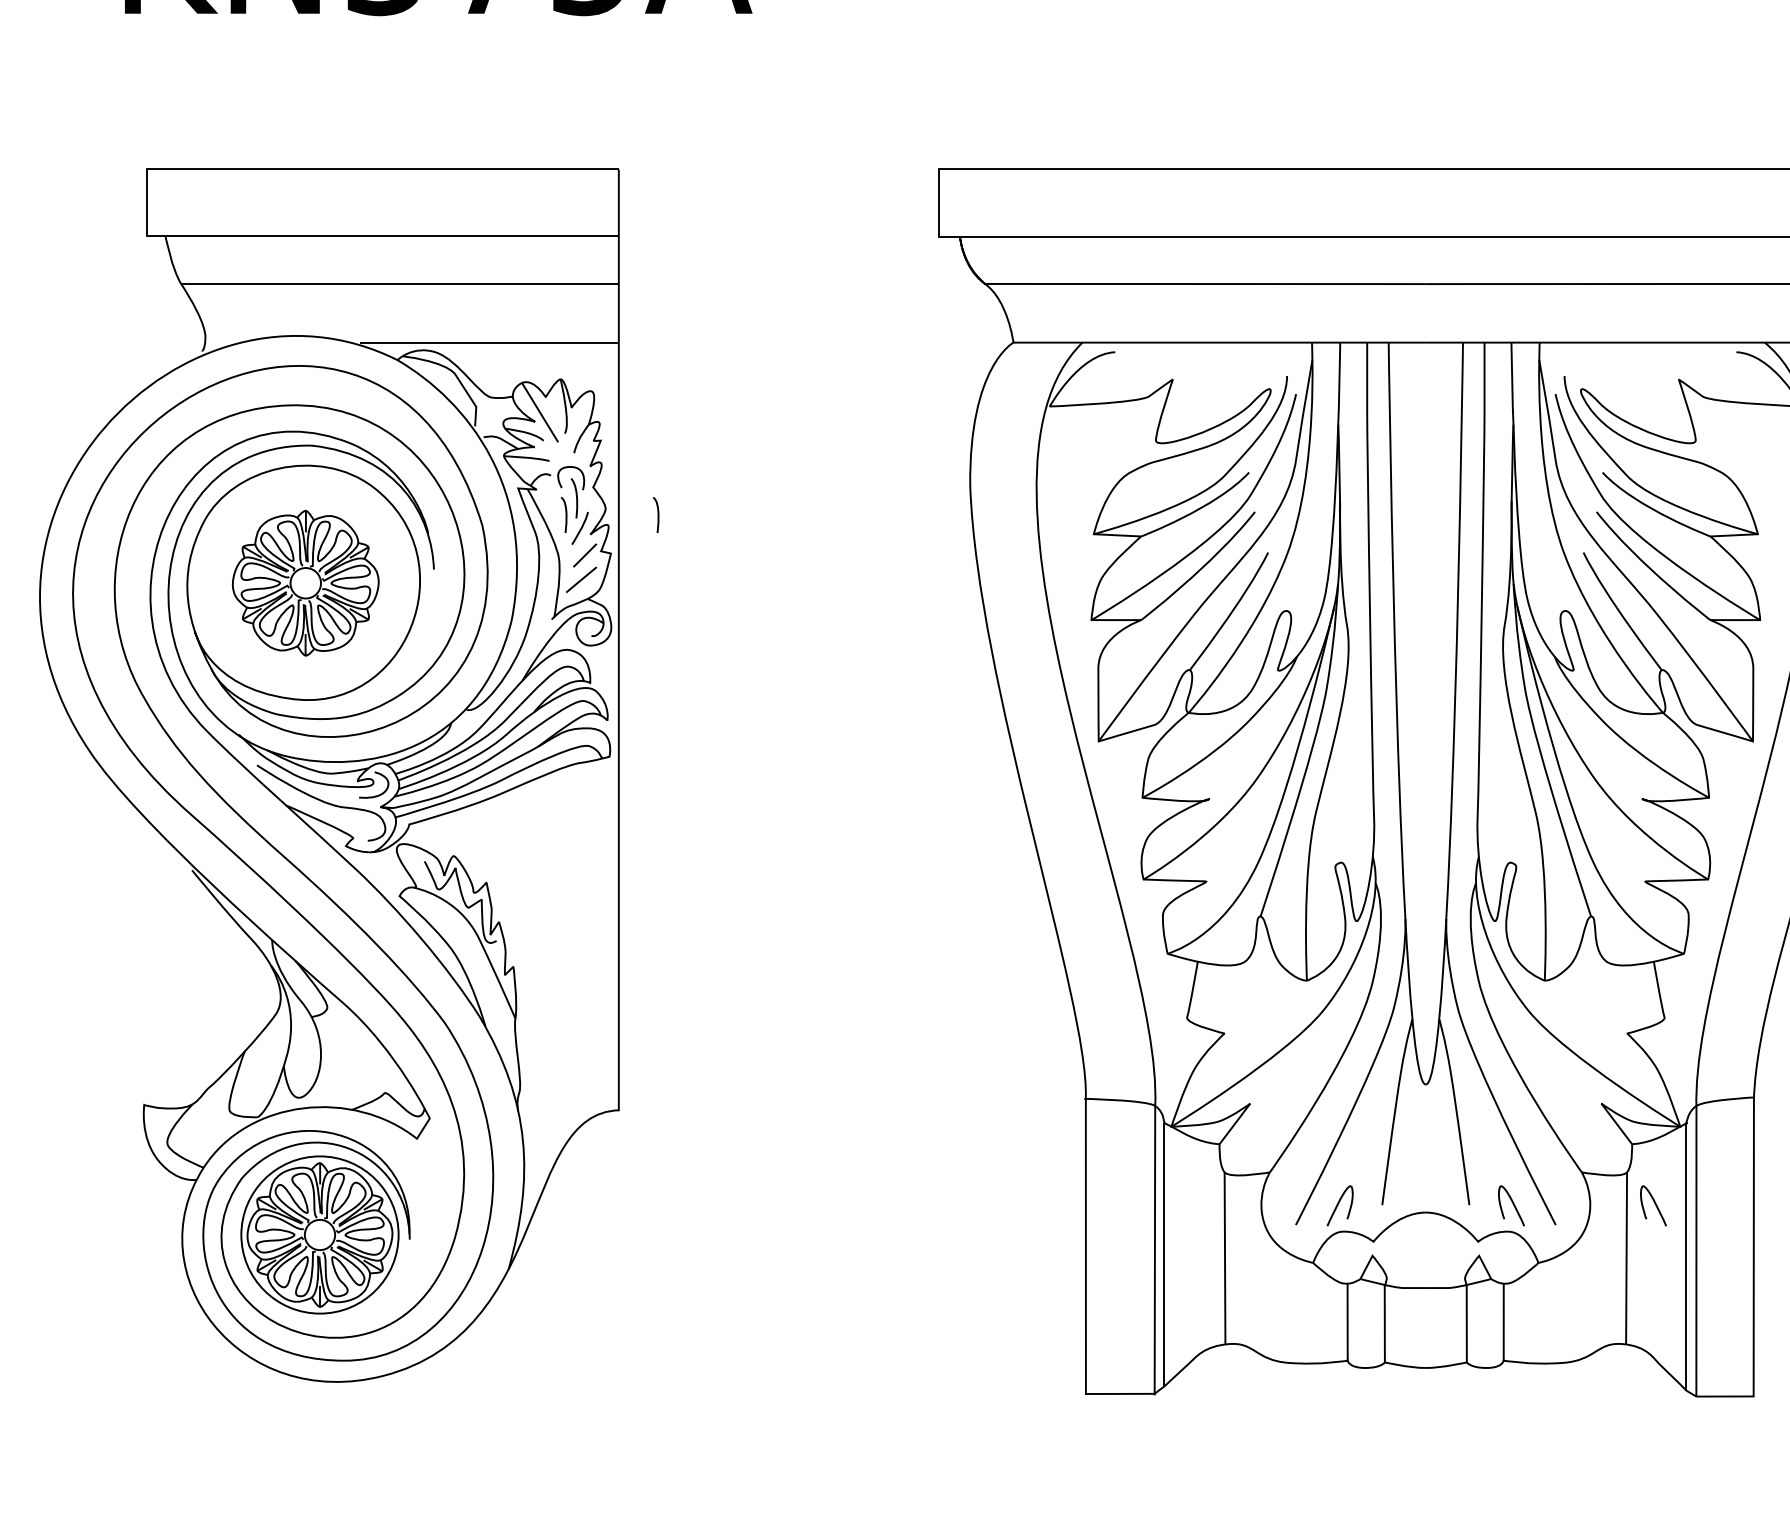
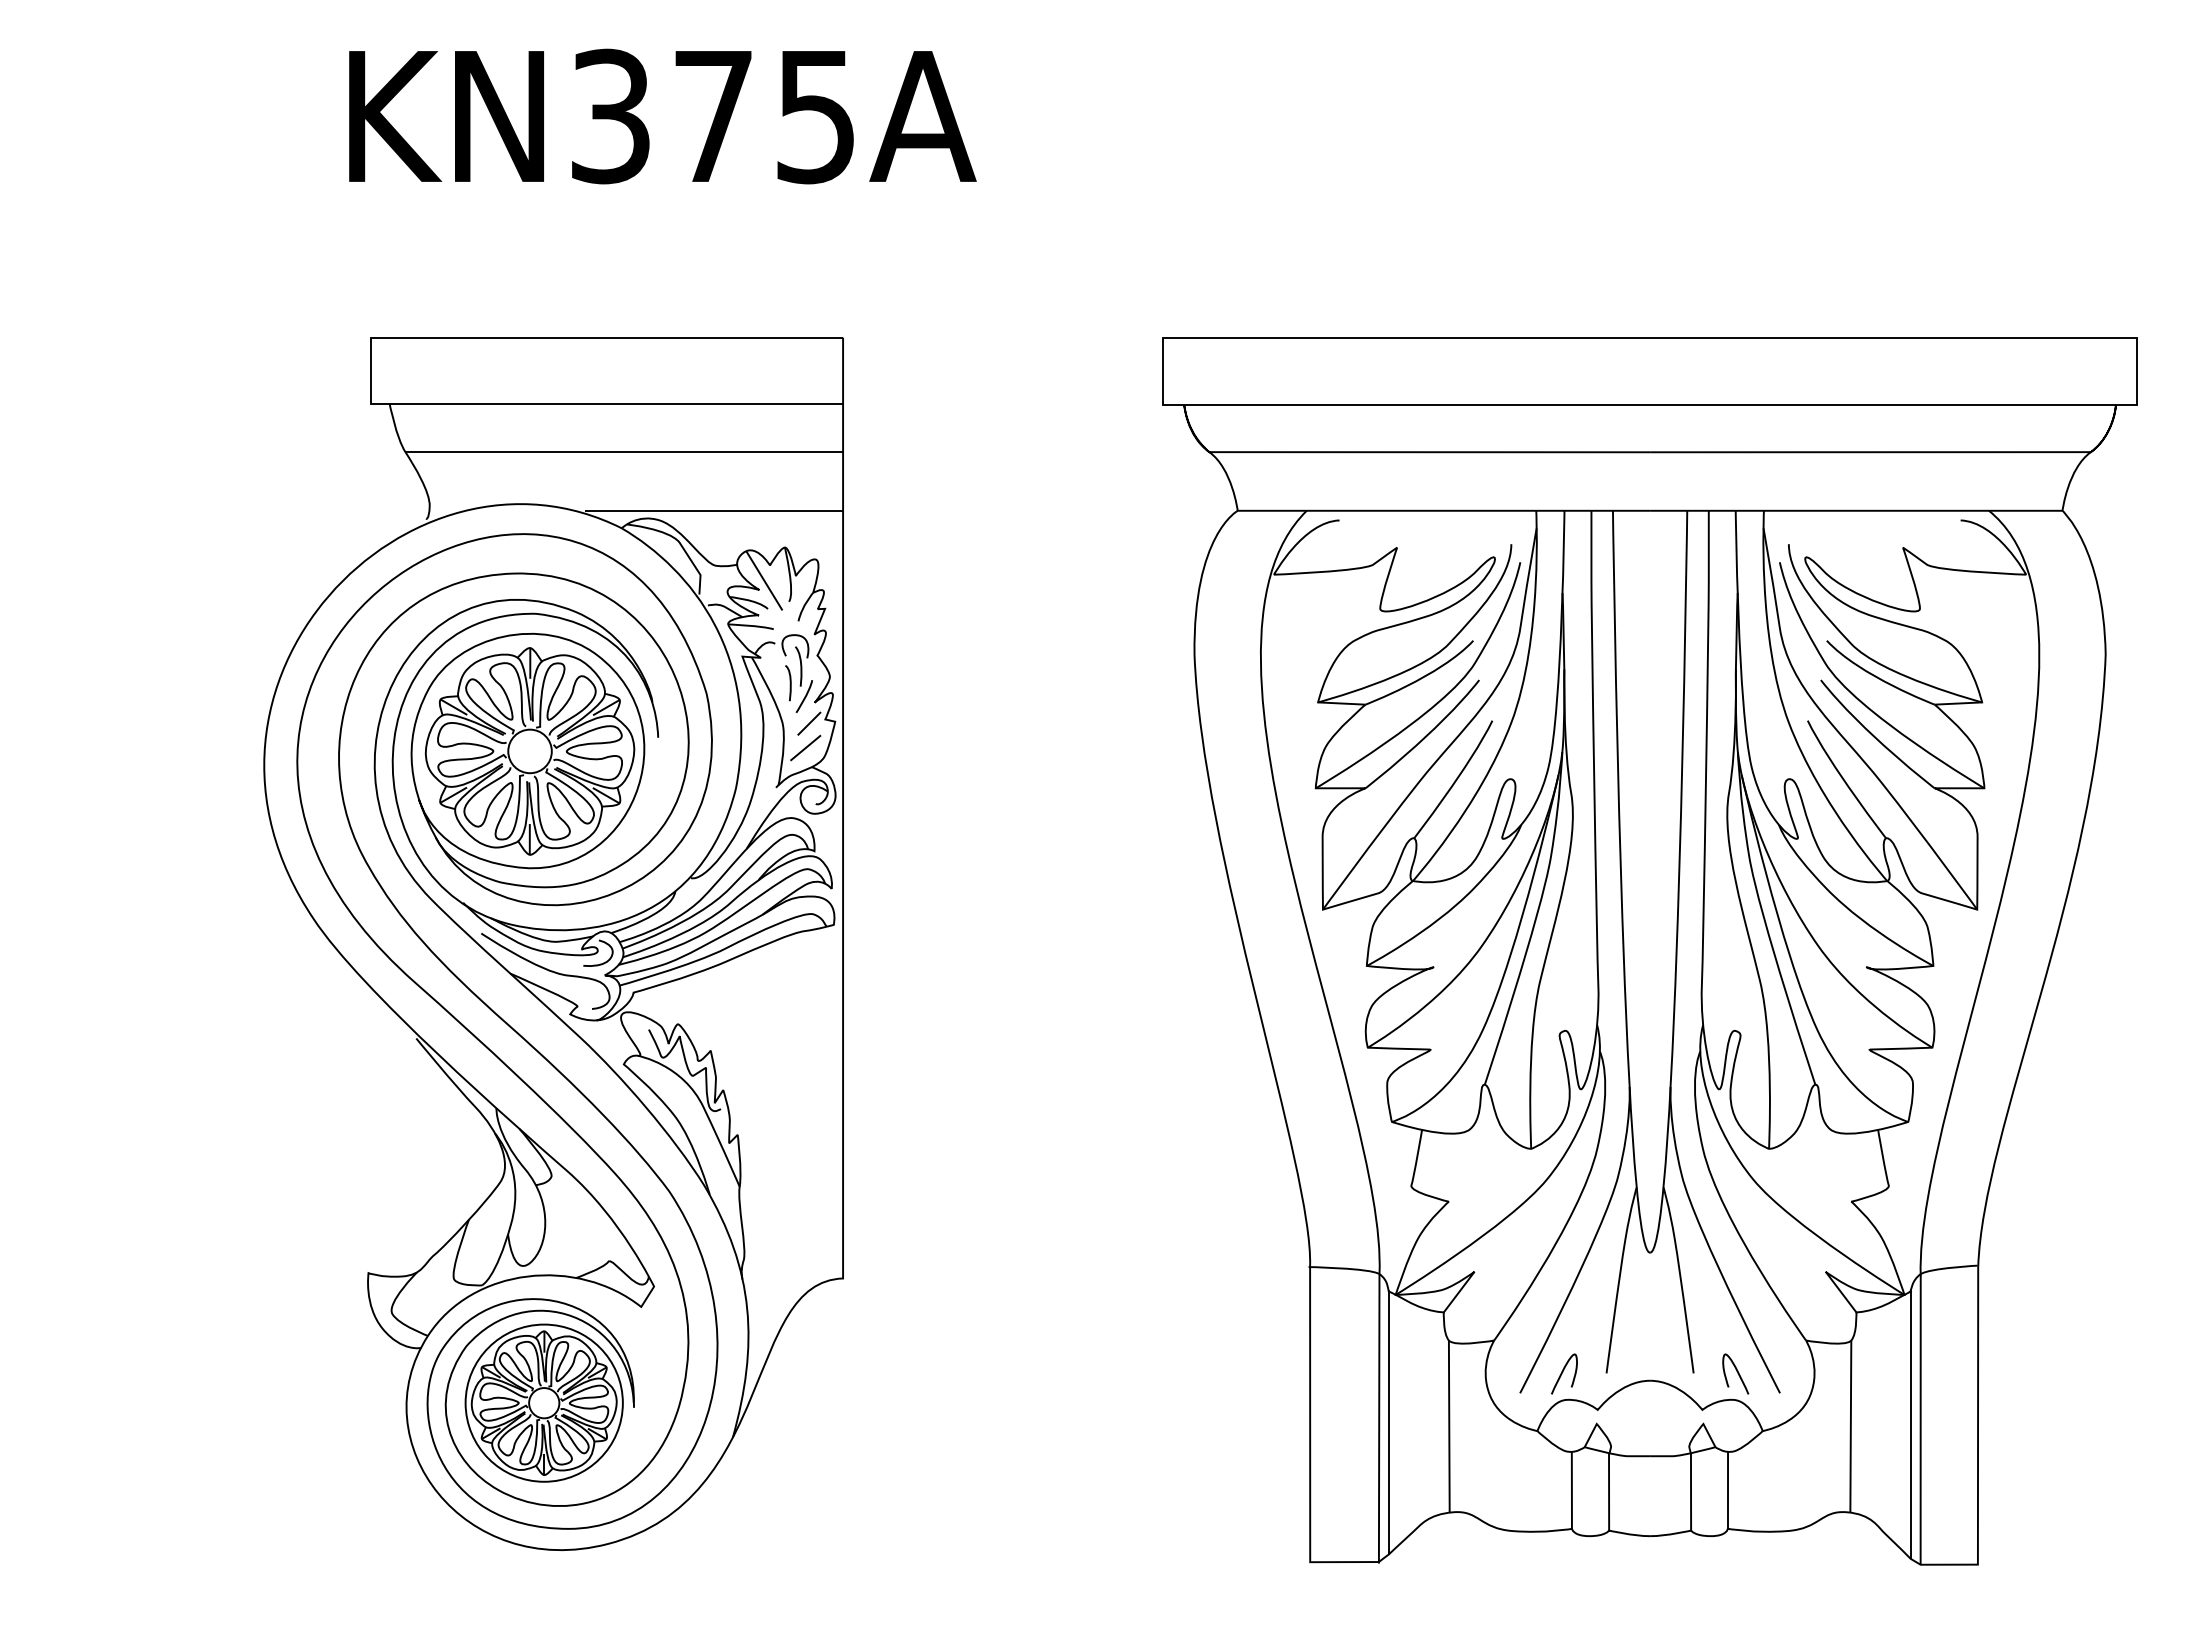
curve: (657, 515) -> (881, 683), removed
part: (305, 583) -> (529, 751), size x1.43
curve: (1655, 1205) -> (1879, 1373), removed

